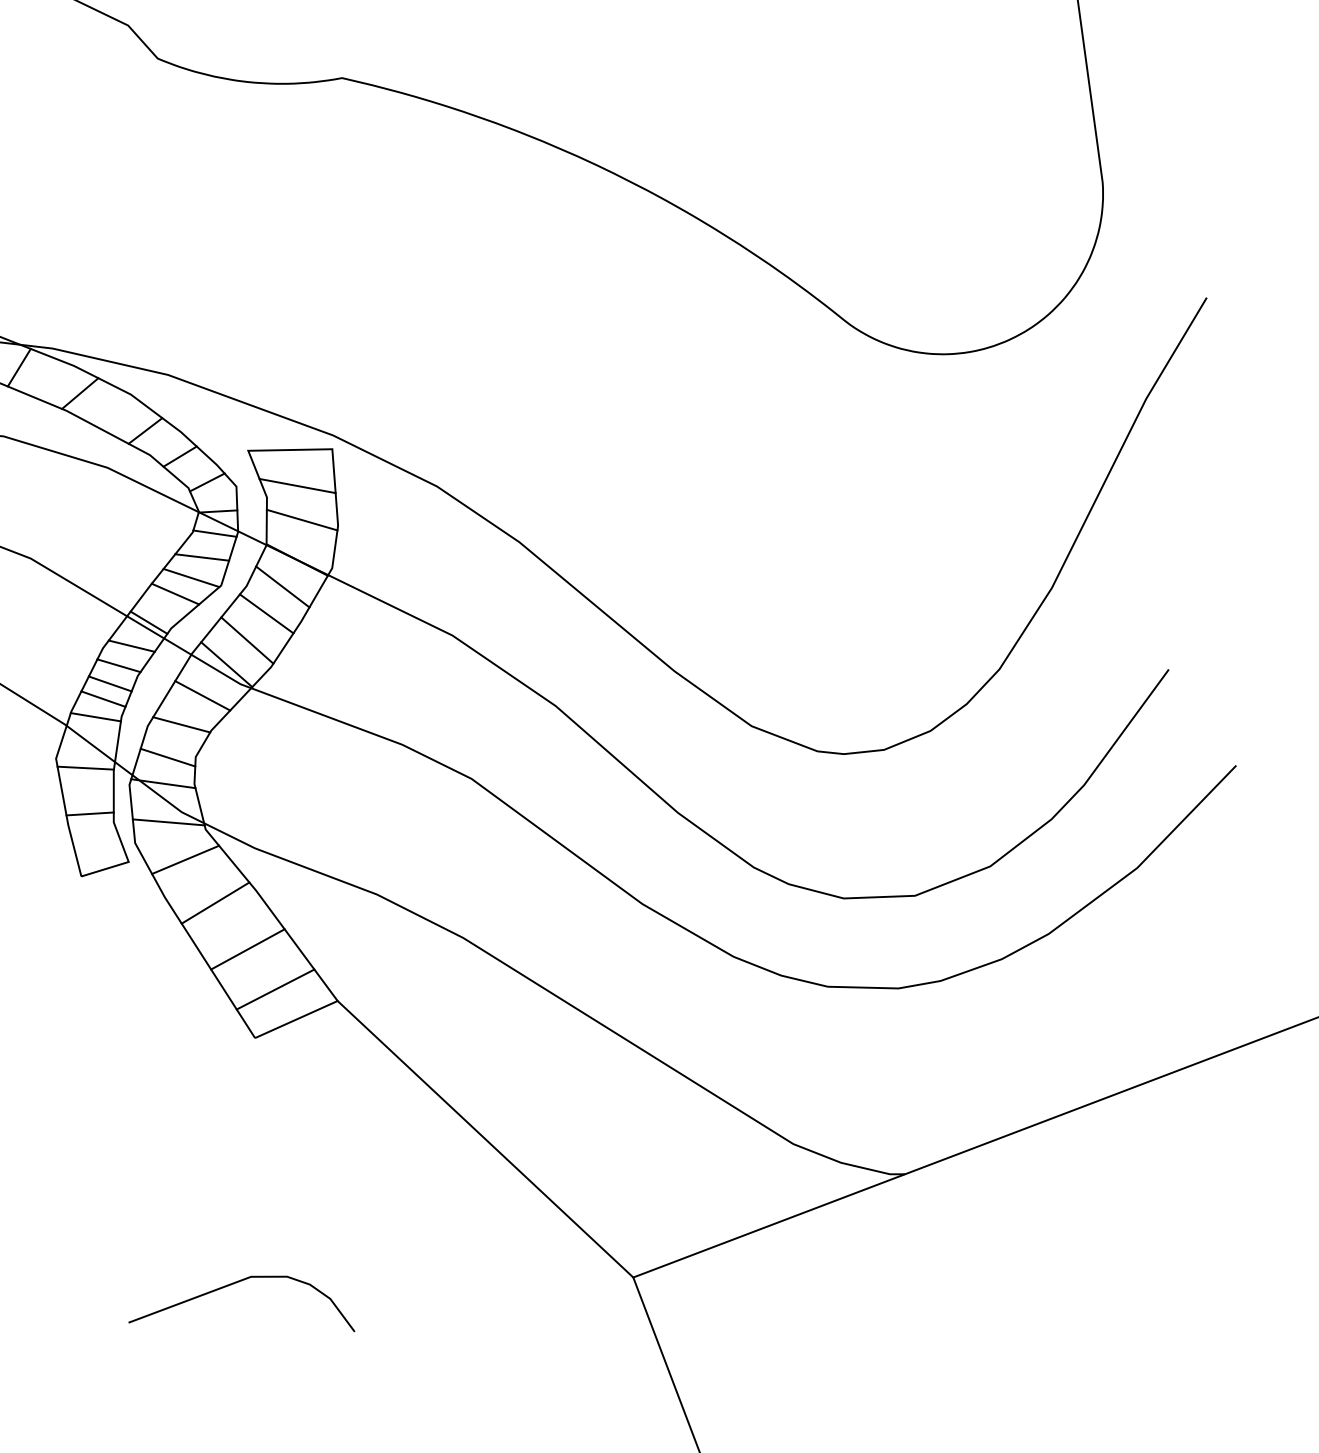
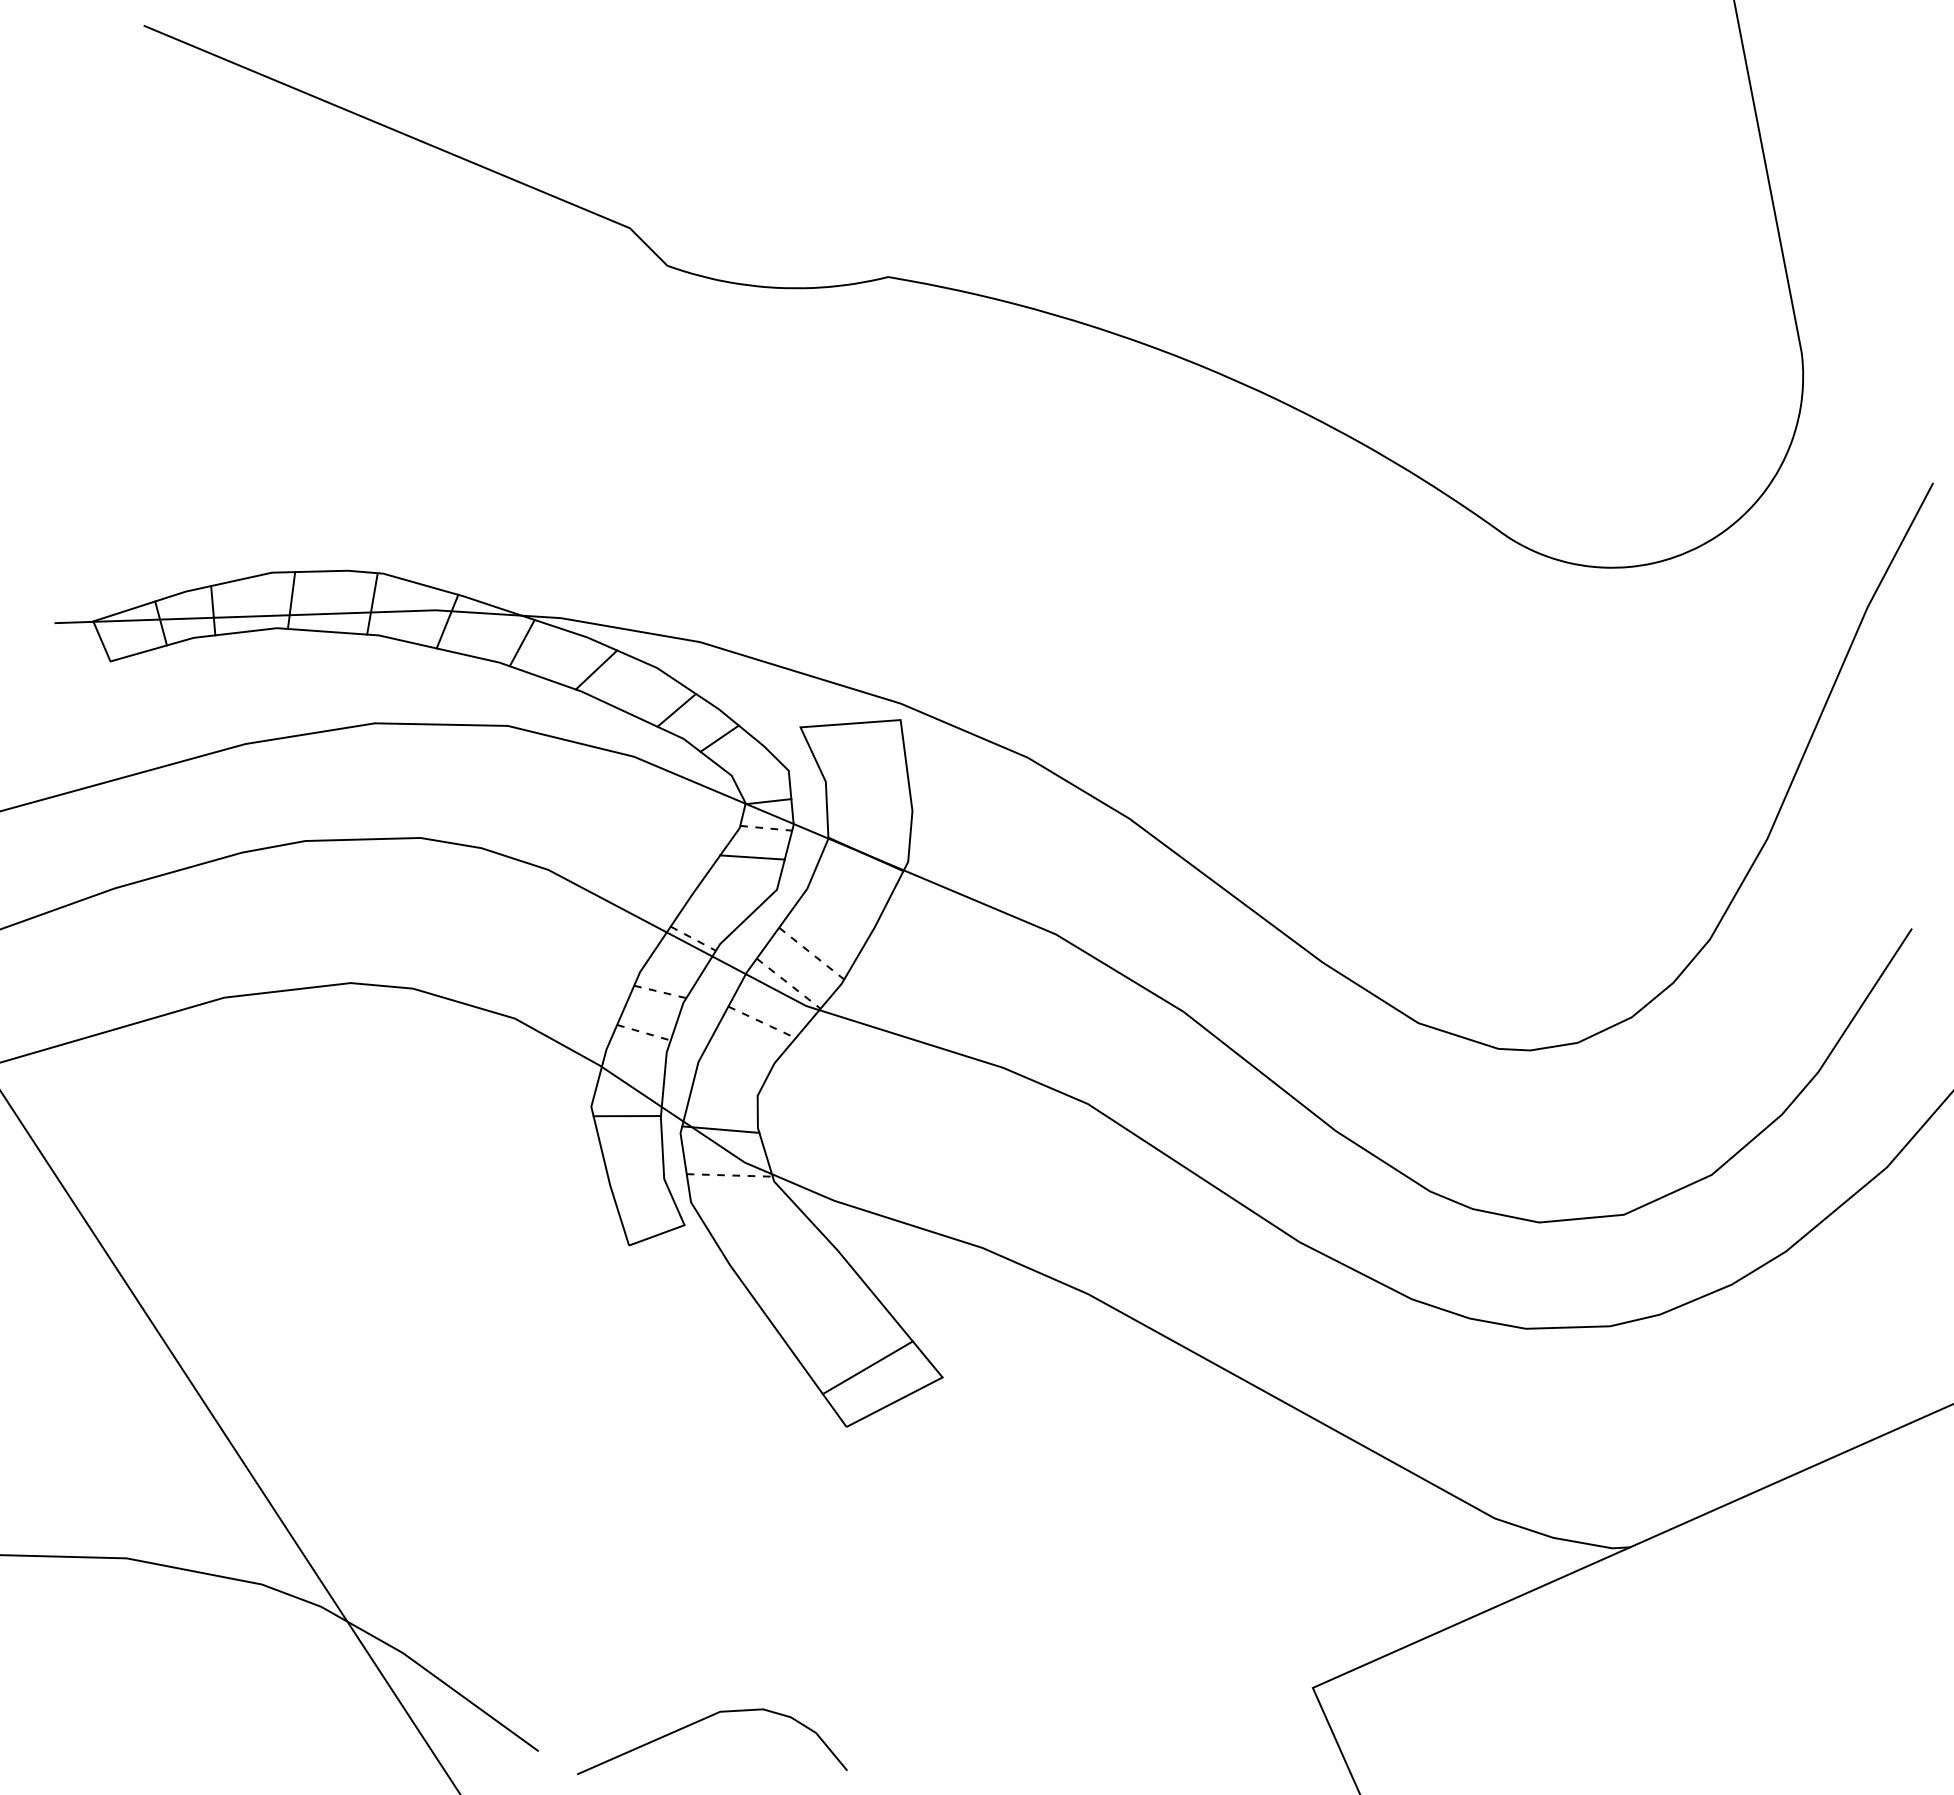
line: (207, 482) -> (753, 767), removed
line: (297, 486) -> (861, 766), removed
line: (302, 520) -> (869, 806), removed
line: (215, 533) -> (766, 828), solid -> dashed
line: (191, 577) -> (740, 882), removed
line: (282, 587) -> (850, 887), removed
line: (175, 593) -> (722, 902), removed
line: (266, 613) -> (832, 920), removed
line: (149, 622) -> (693, 938), solid -> dashed
line: (247, 640) -> (811, 953), solid -> dashed
line: (131, 645) -> (674, 967), removed
line: (226, 664) -> (788, 983), solid -> dashed
line: (119, 665) -> (660, 991), solid -> dashed
line: (110, 683) -> (651, 1013), removed
line: (203, 695) -> (762, 1022), solid -> dashed
line: (103, 698) -> (643, 1032), solid -> dashed
line: (95, 716) -> (635, 1054), removed
line: (181, 724) -> (738, 1058), removed
line: (167, 757) -> (724, 1098), removed
line: (90, 813) -> (635, 1170), removed
line: (169, 822) -> (730, 1175), solid -> dashed
line: (185, 860) -> (752, 1219), removed
line: (215, 902) -> (790, 1268), removed
line: (247, 949) -> (831, 1321), removed
line: (485, 1139) -> (1127, 1532), removed
curve: (236, 1283) -> (703, 1720), moved

